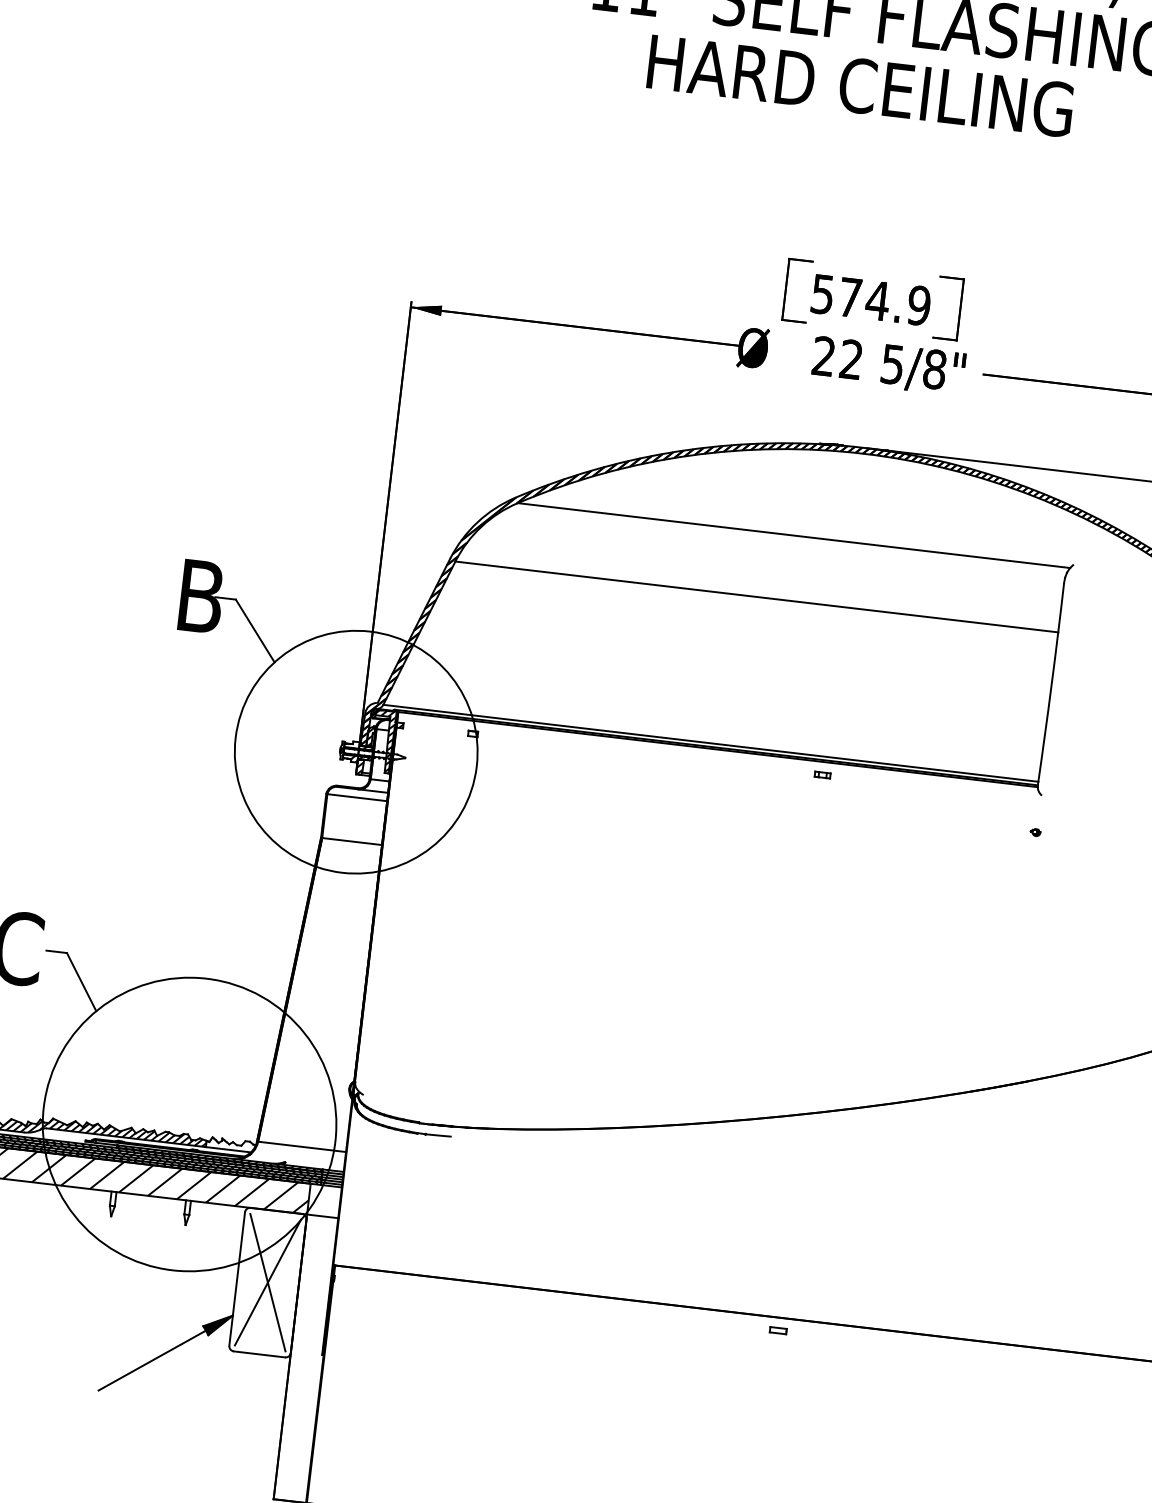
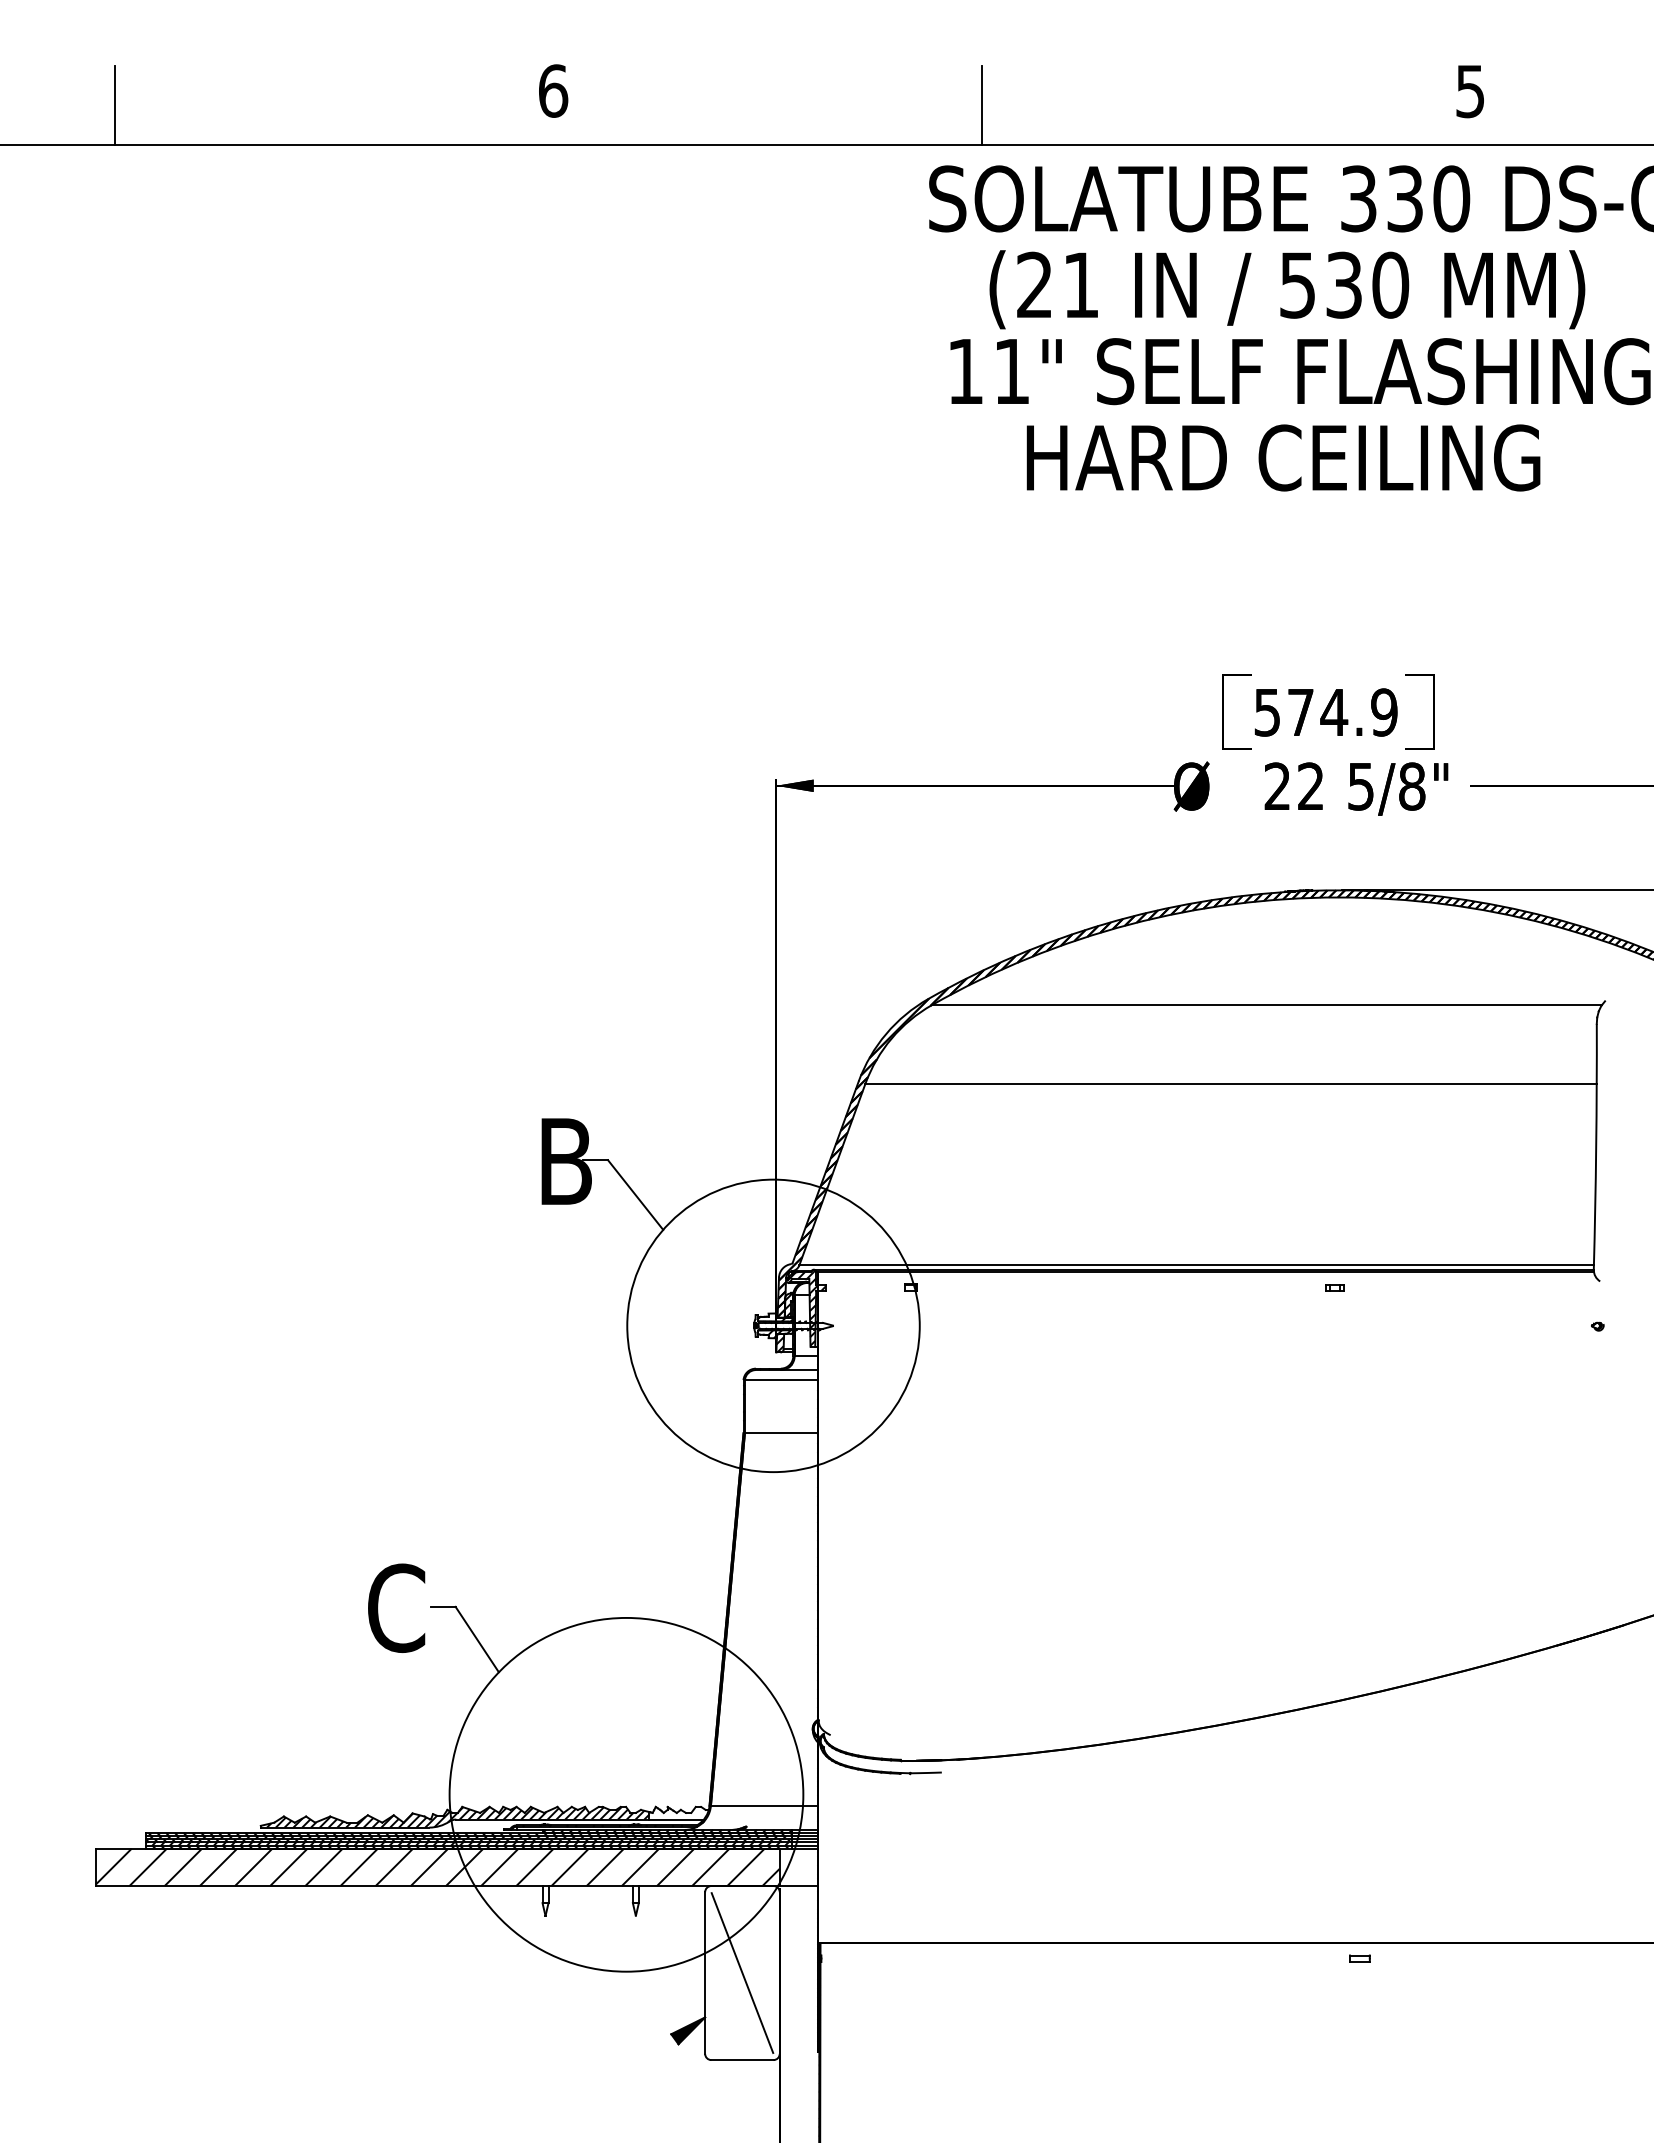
line: (268, 1282) -> (742, 1972), removed
line: (151, 1360) -> (614, 2082), removed

